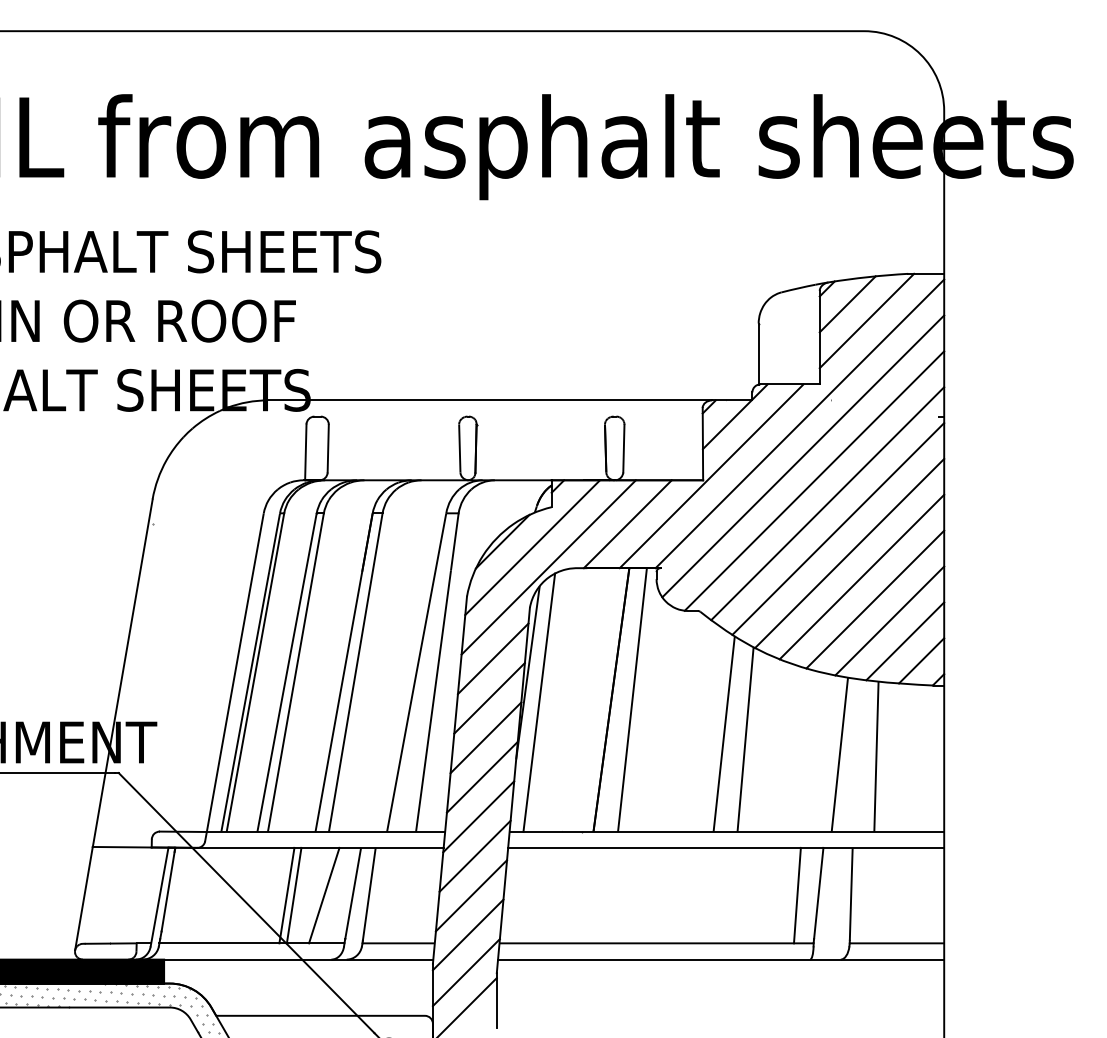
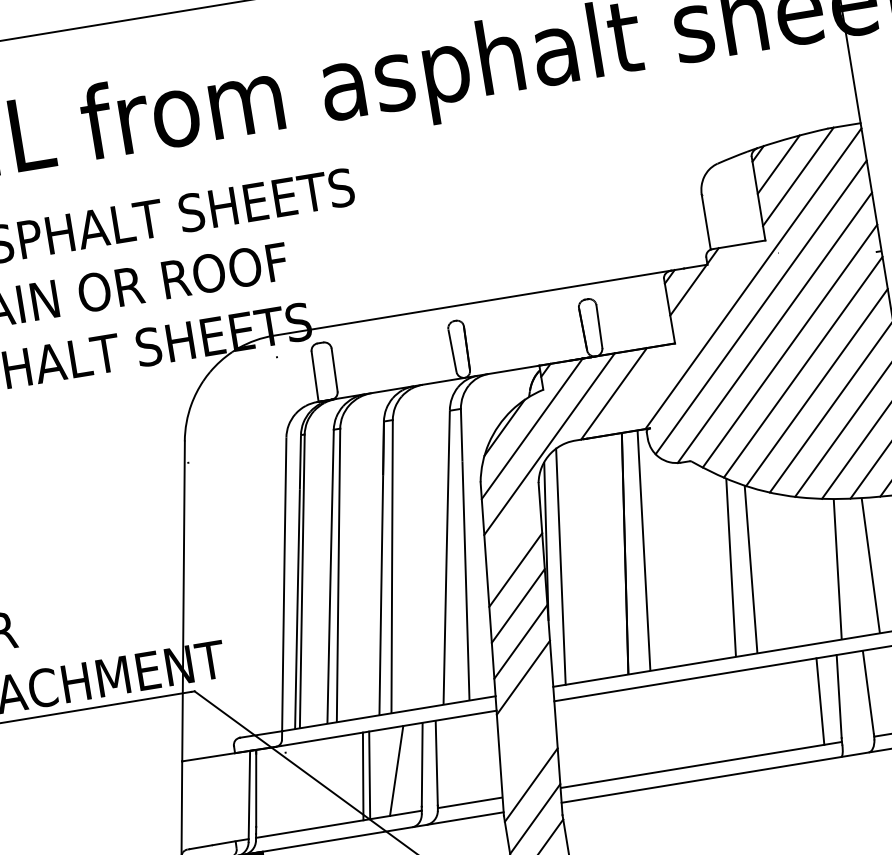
line: (711, 476) -> (681, 338), removed
line: (492, 658) -> (512, 533), removed
line: (474, 855) -> (525, 713), removed
line: (471, 895) -> (528, 749), removed

